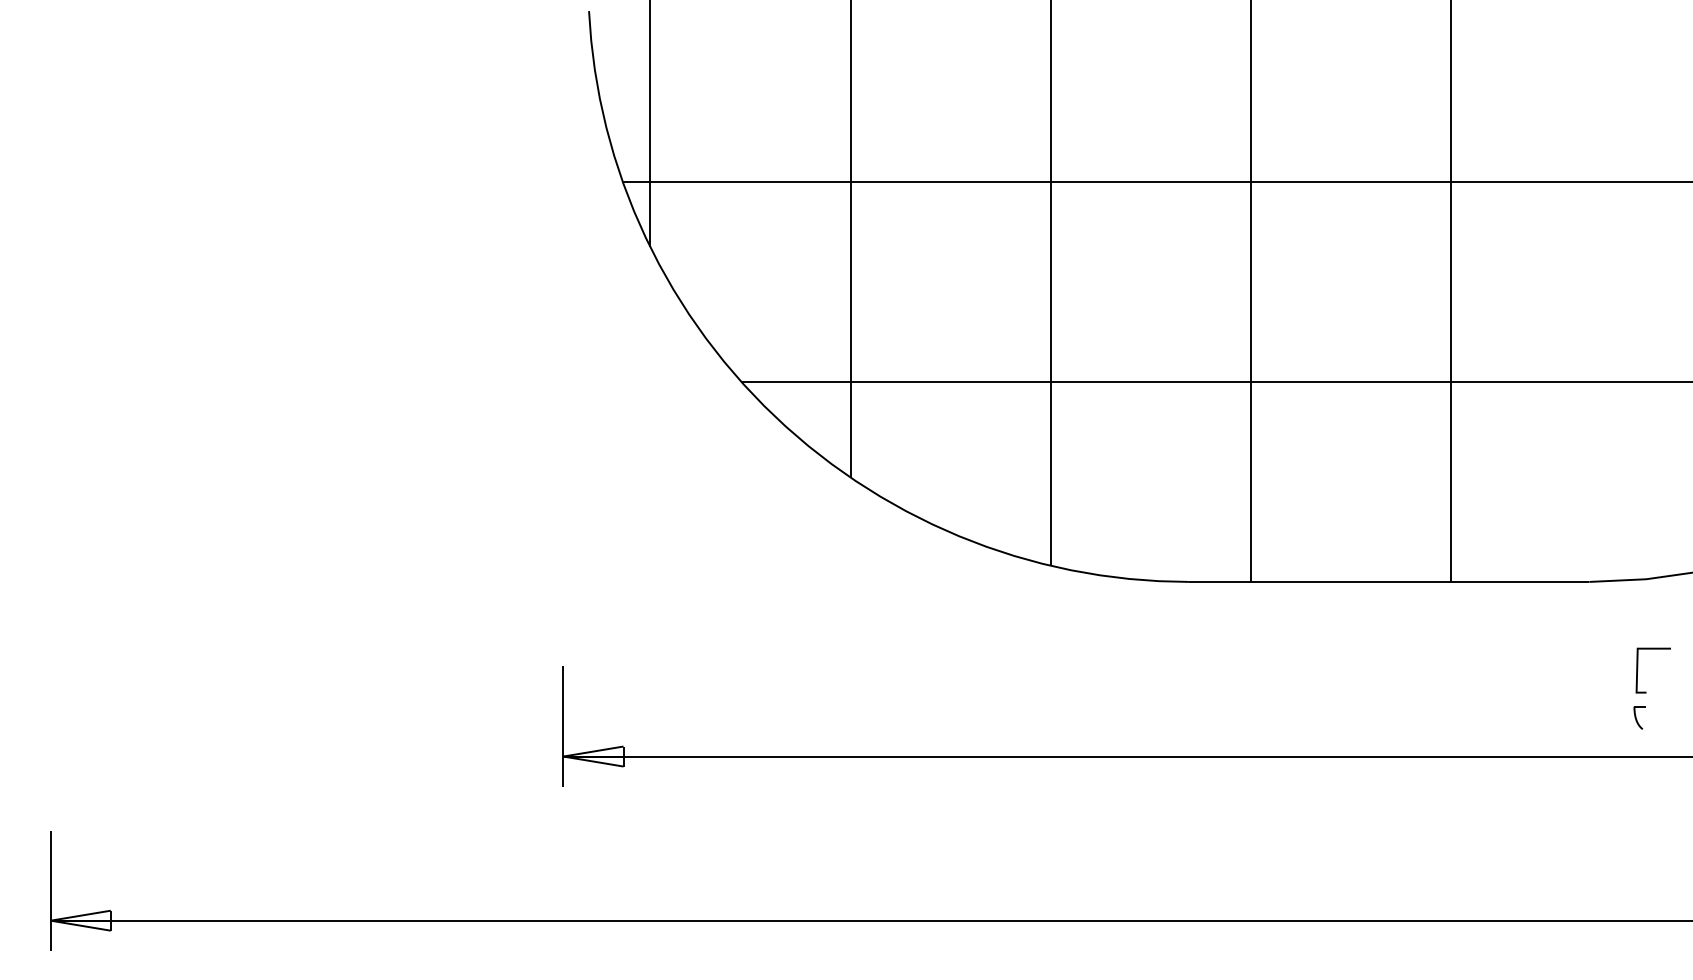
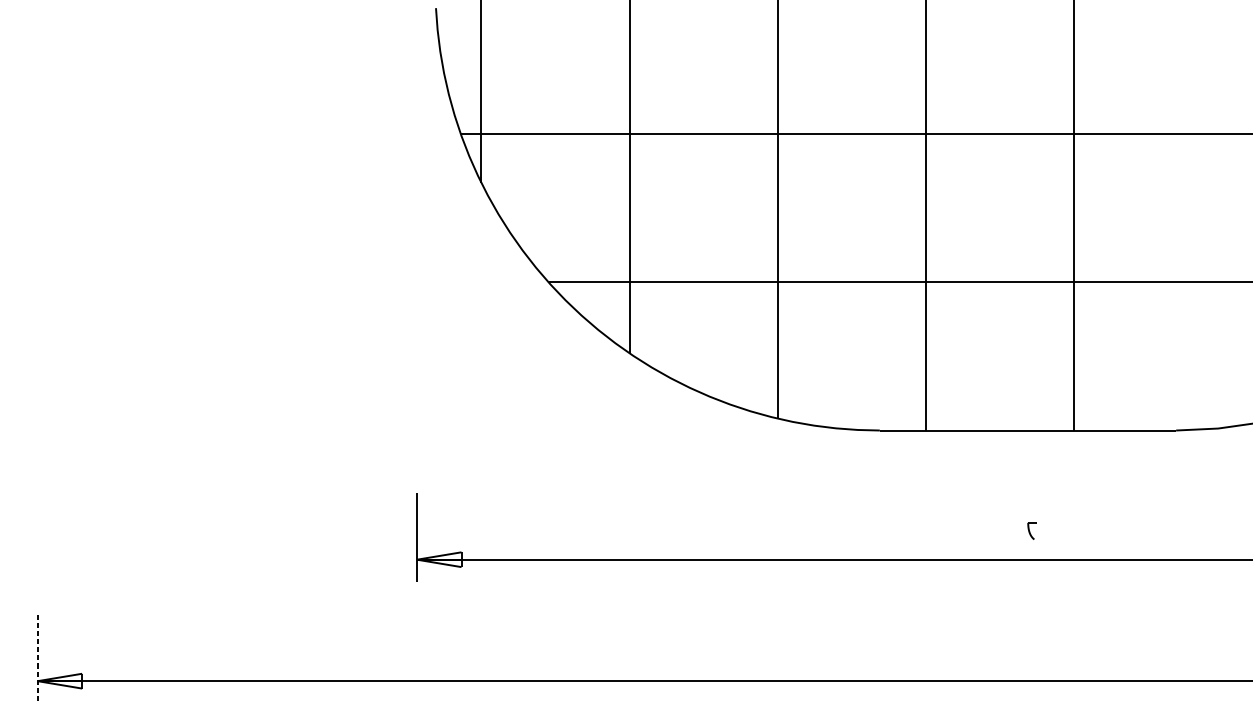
line: (1638, 670) -> (1212, 496), removed
part: (1639, 717) -> (1031, 530), moved
line: (50, 891) -> (37, 659), solid -> dashed

